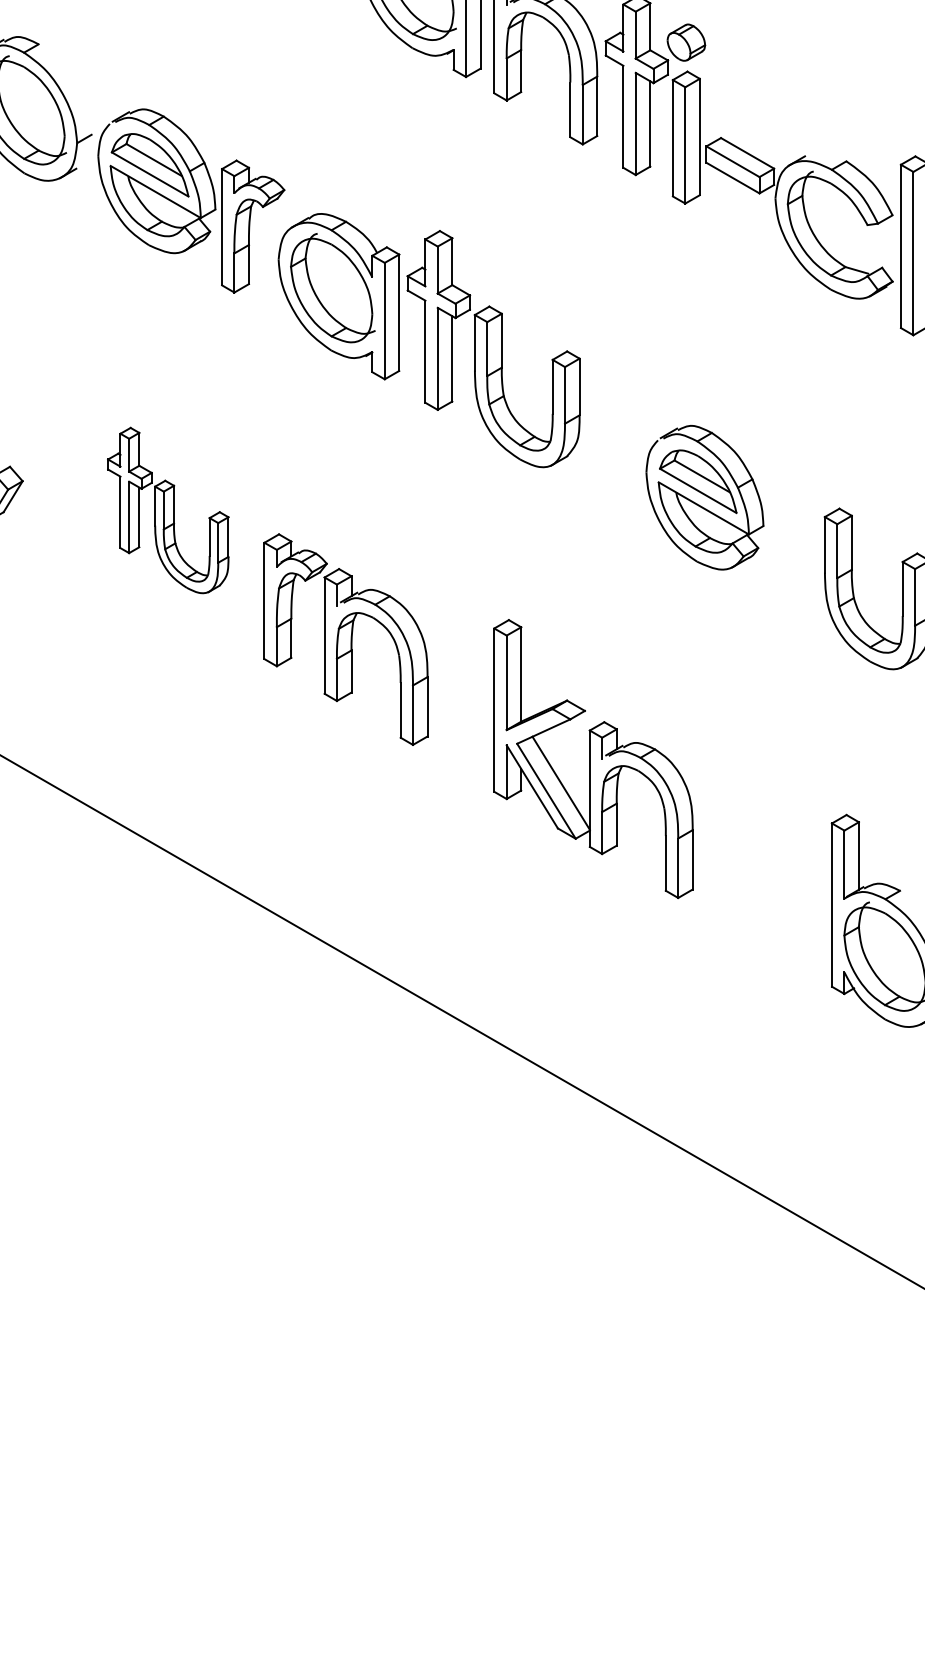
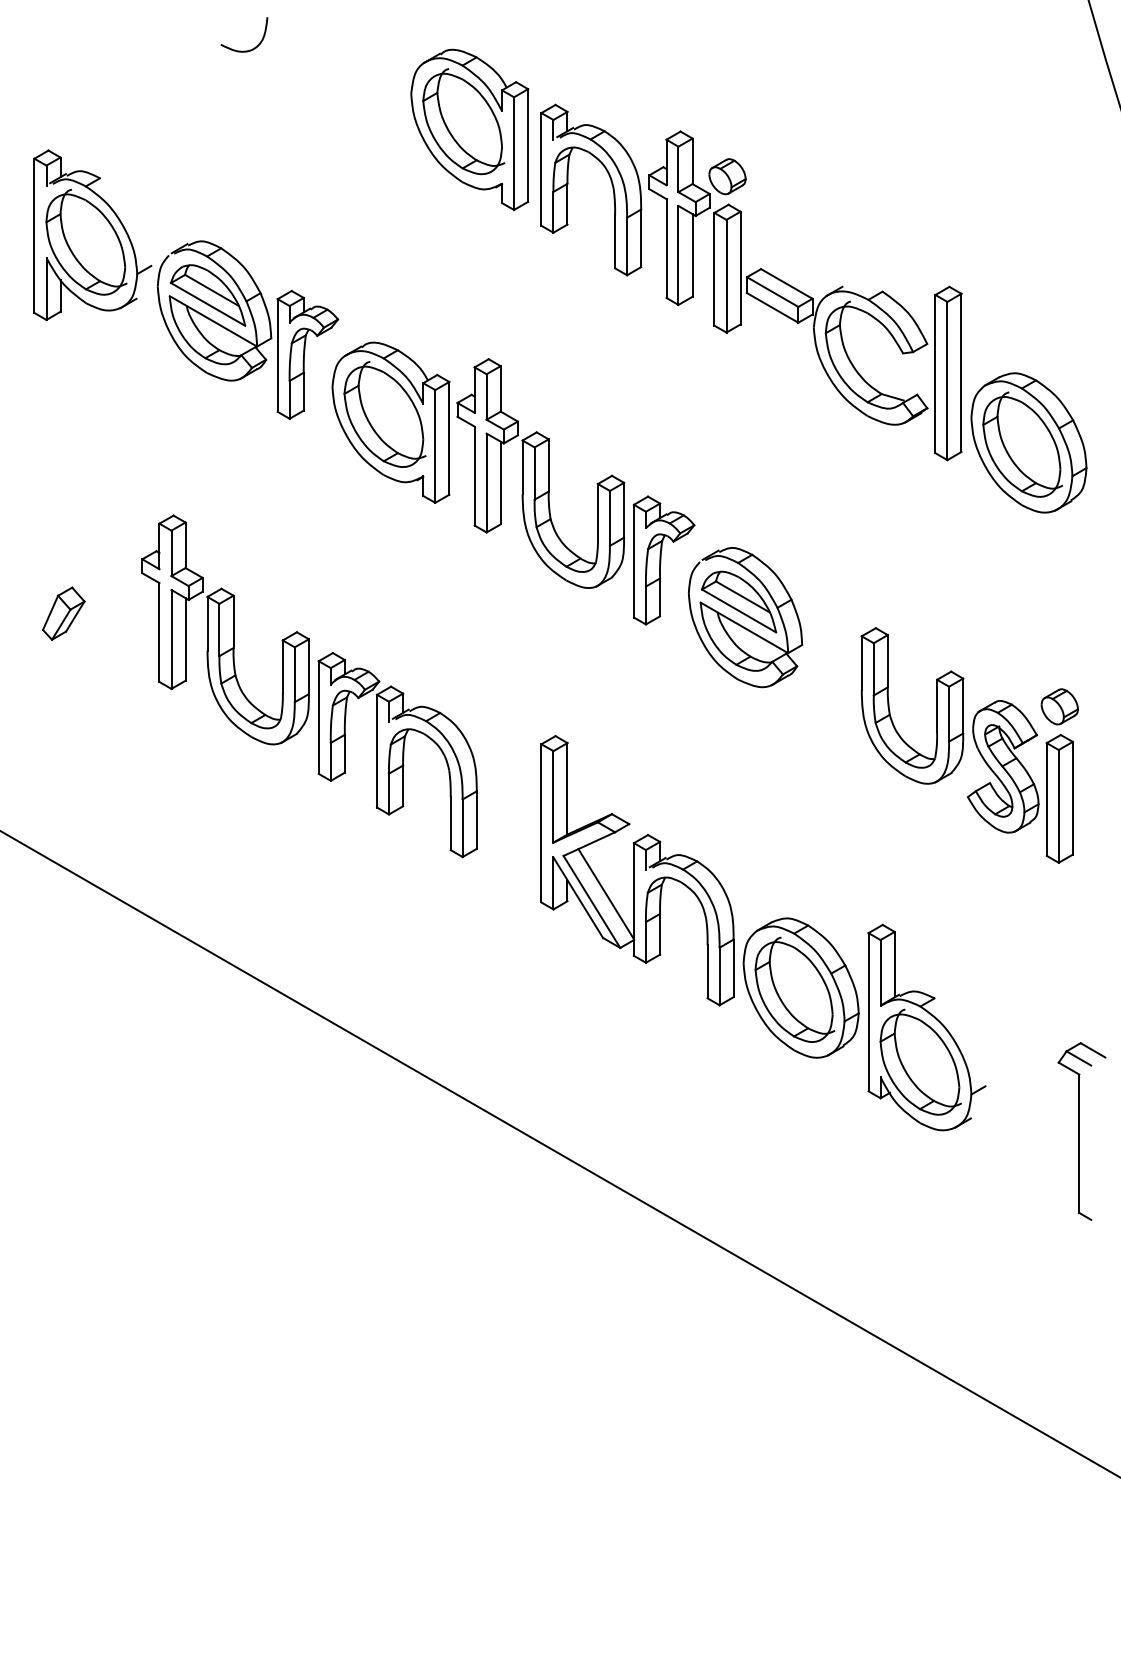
part: (620, 438) -> (663, 560), added
part: (168, 510) -> (225, 629), size x1.43
part: (761, 879) -> (800, 987), added

